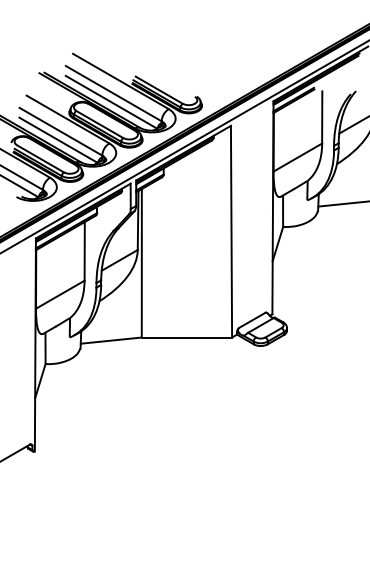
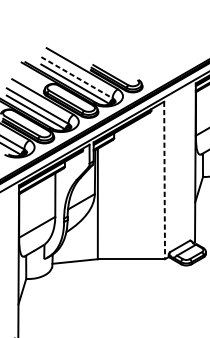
line: (114, 93) -> (77, 77), solid -> dashed
line: (231, 231) -> (164, 180), solid -> dashed

